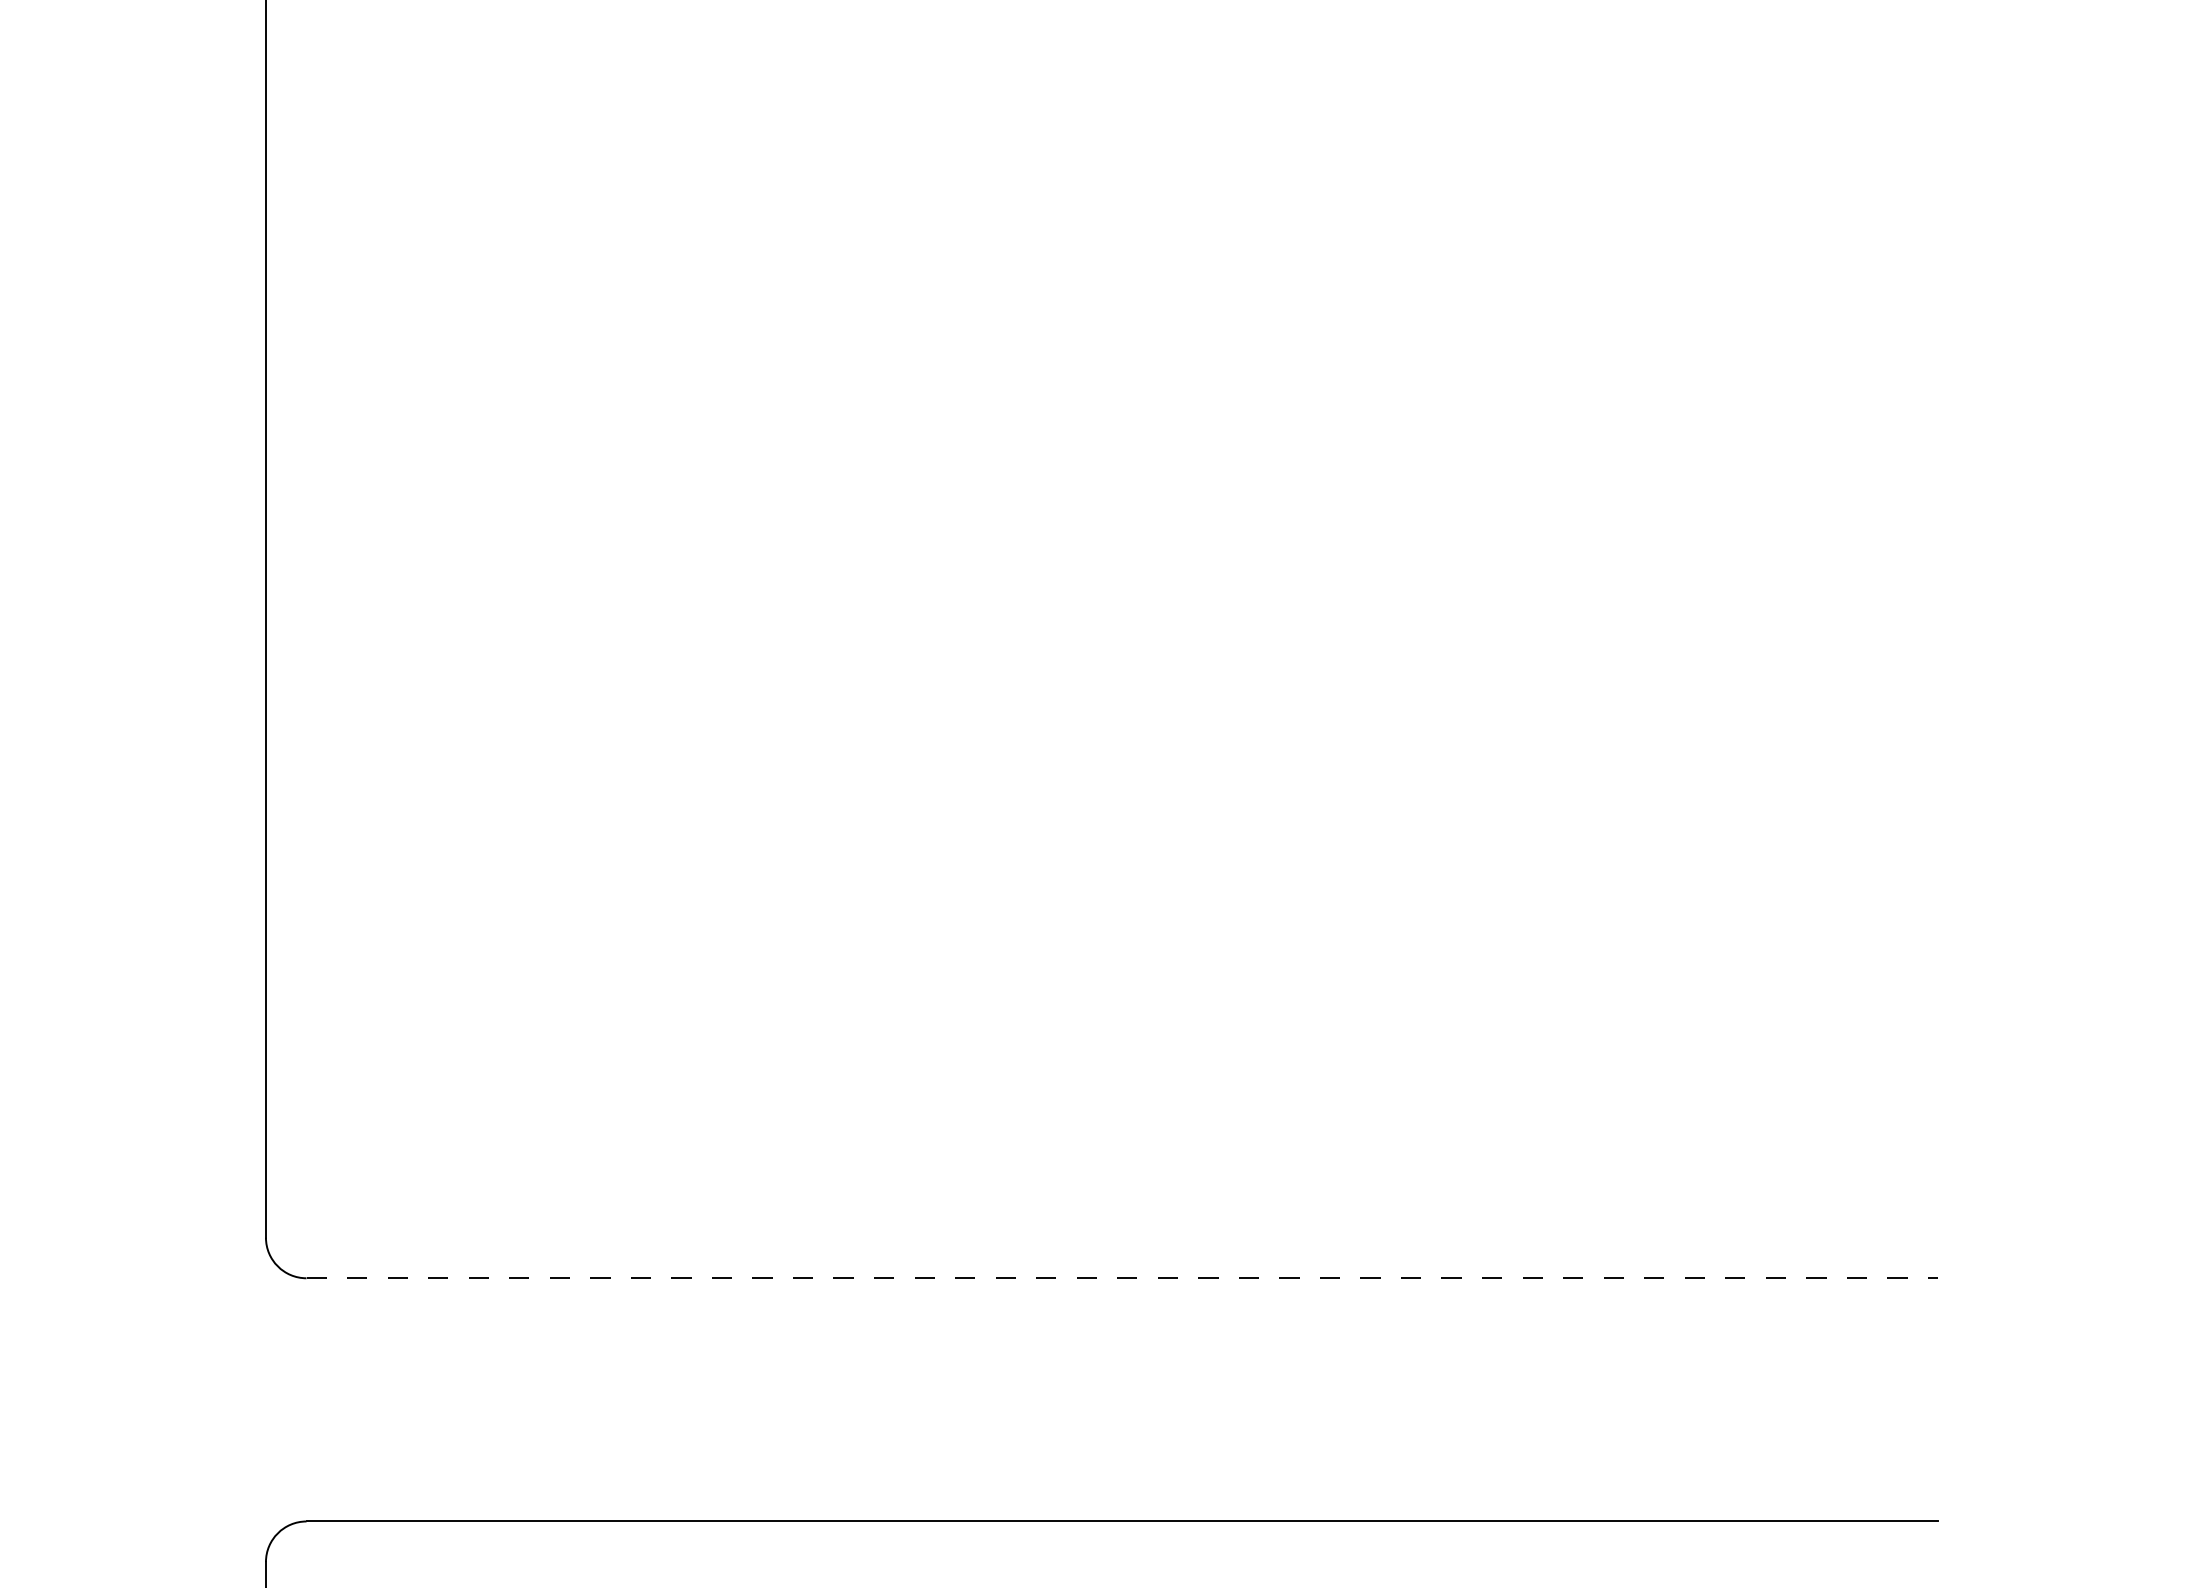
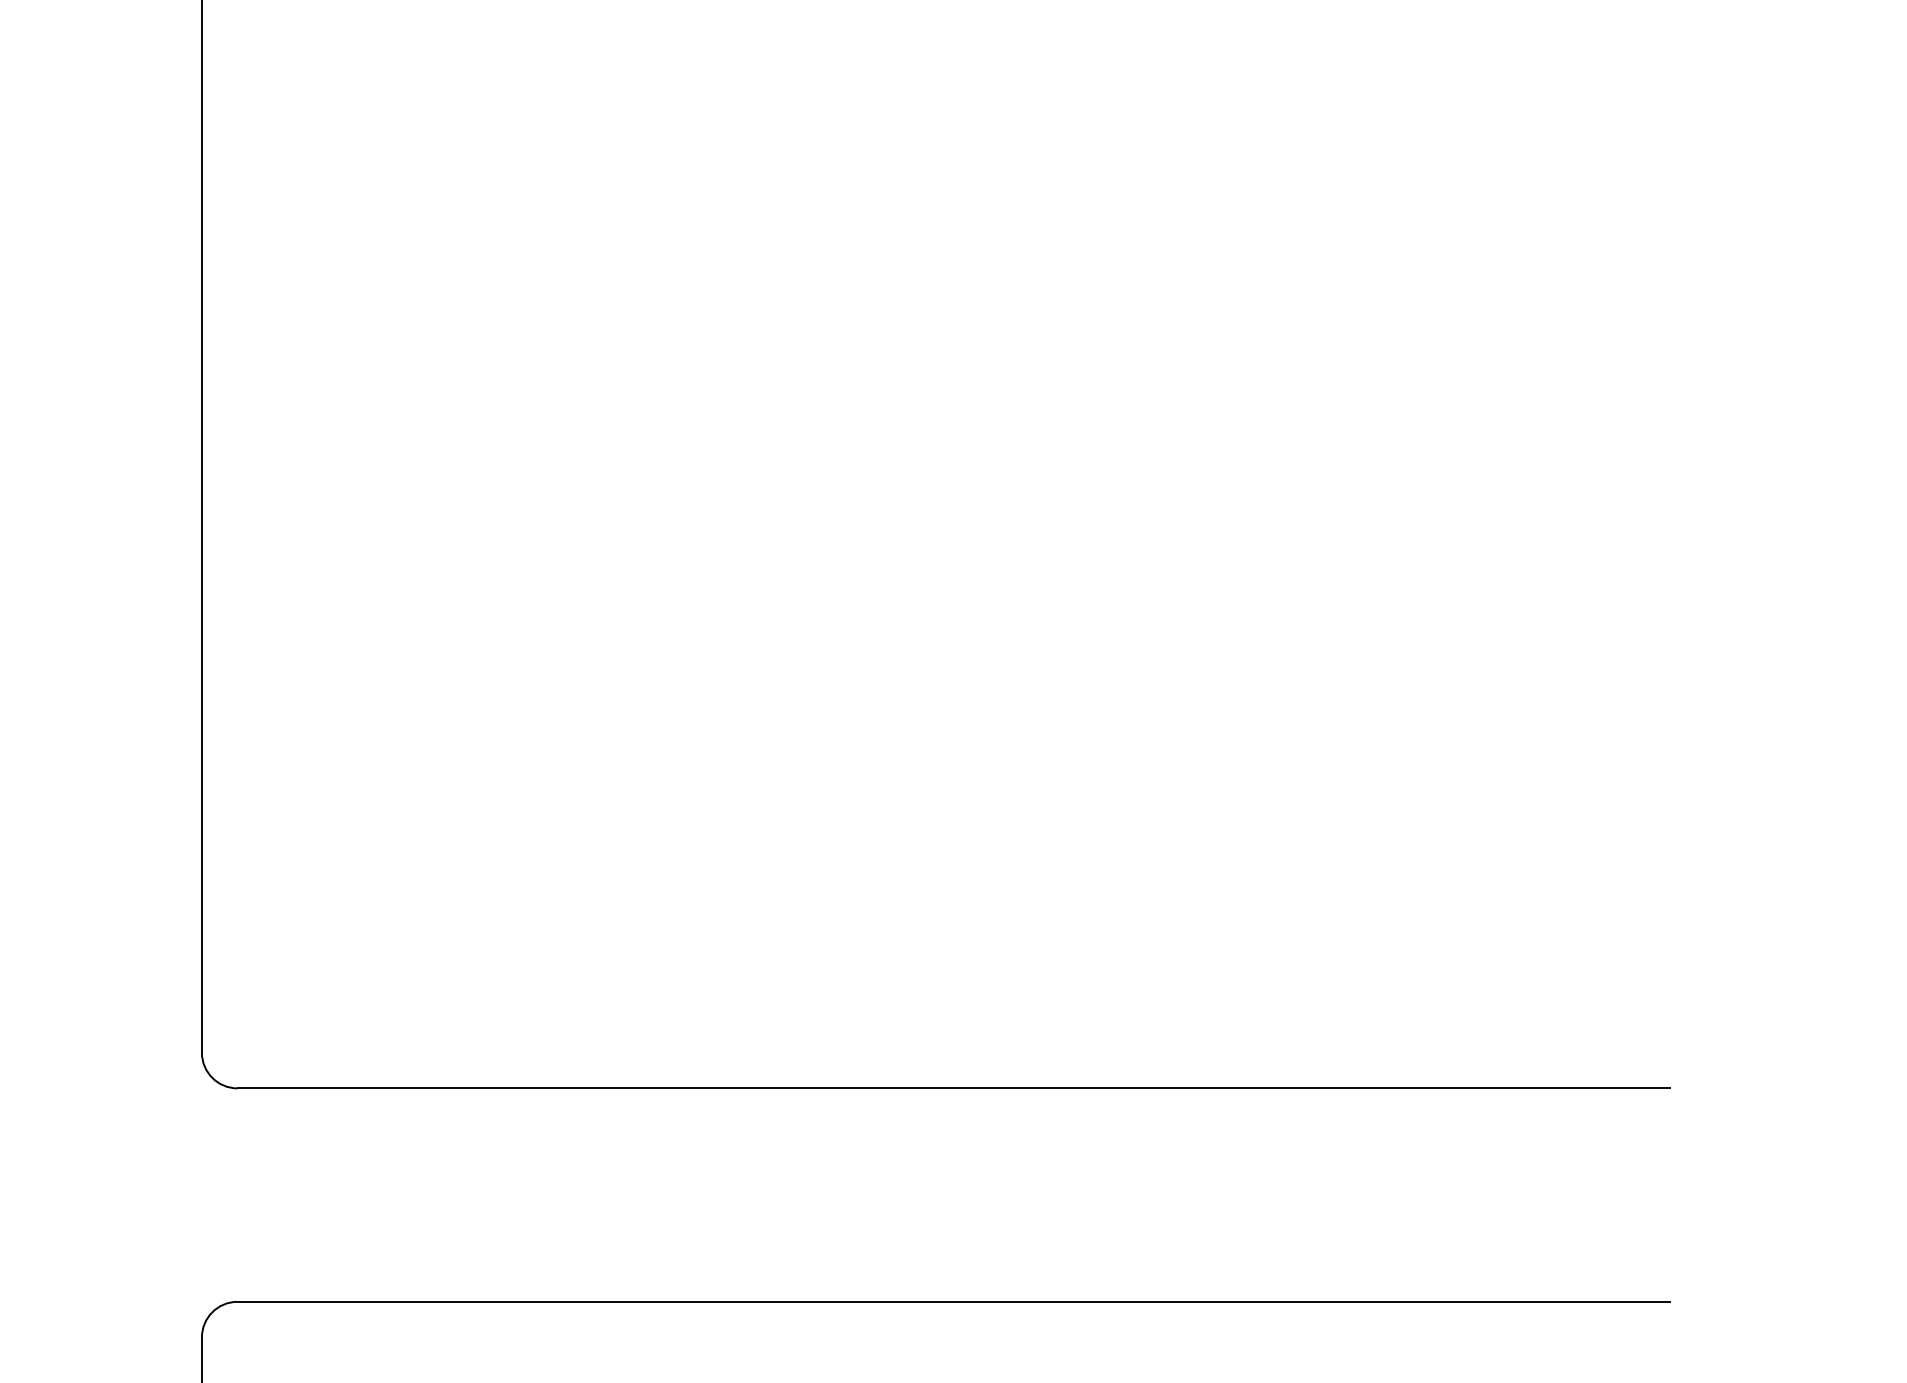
line: (1122, 1278) -> (953, 1088), dashed -> solid

